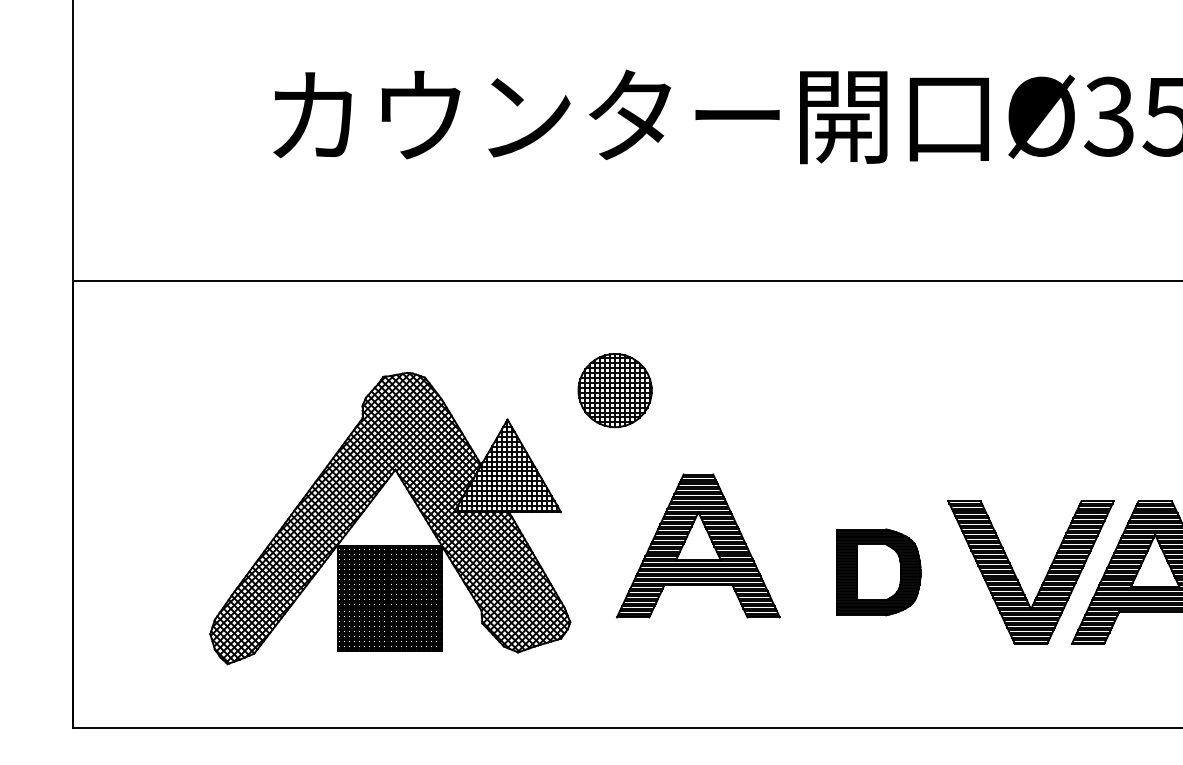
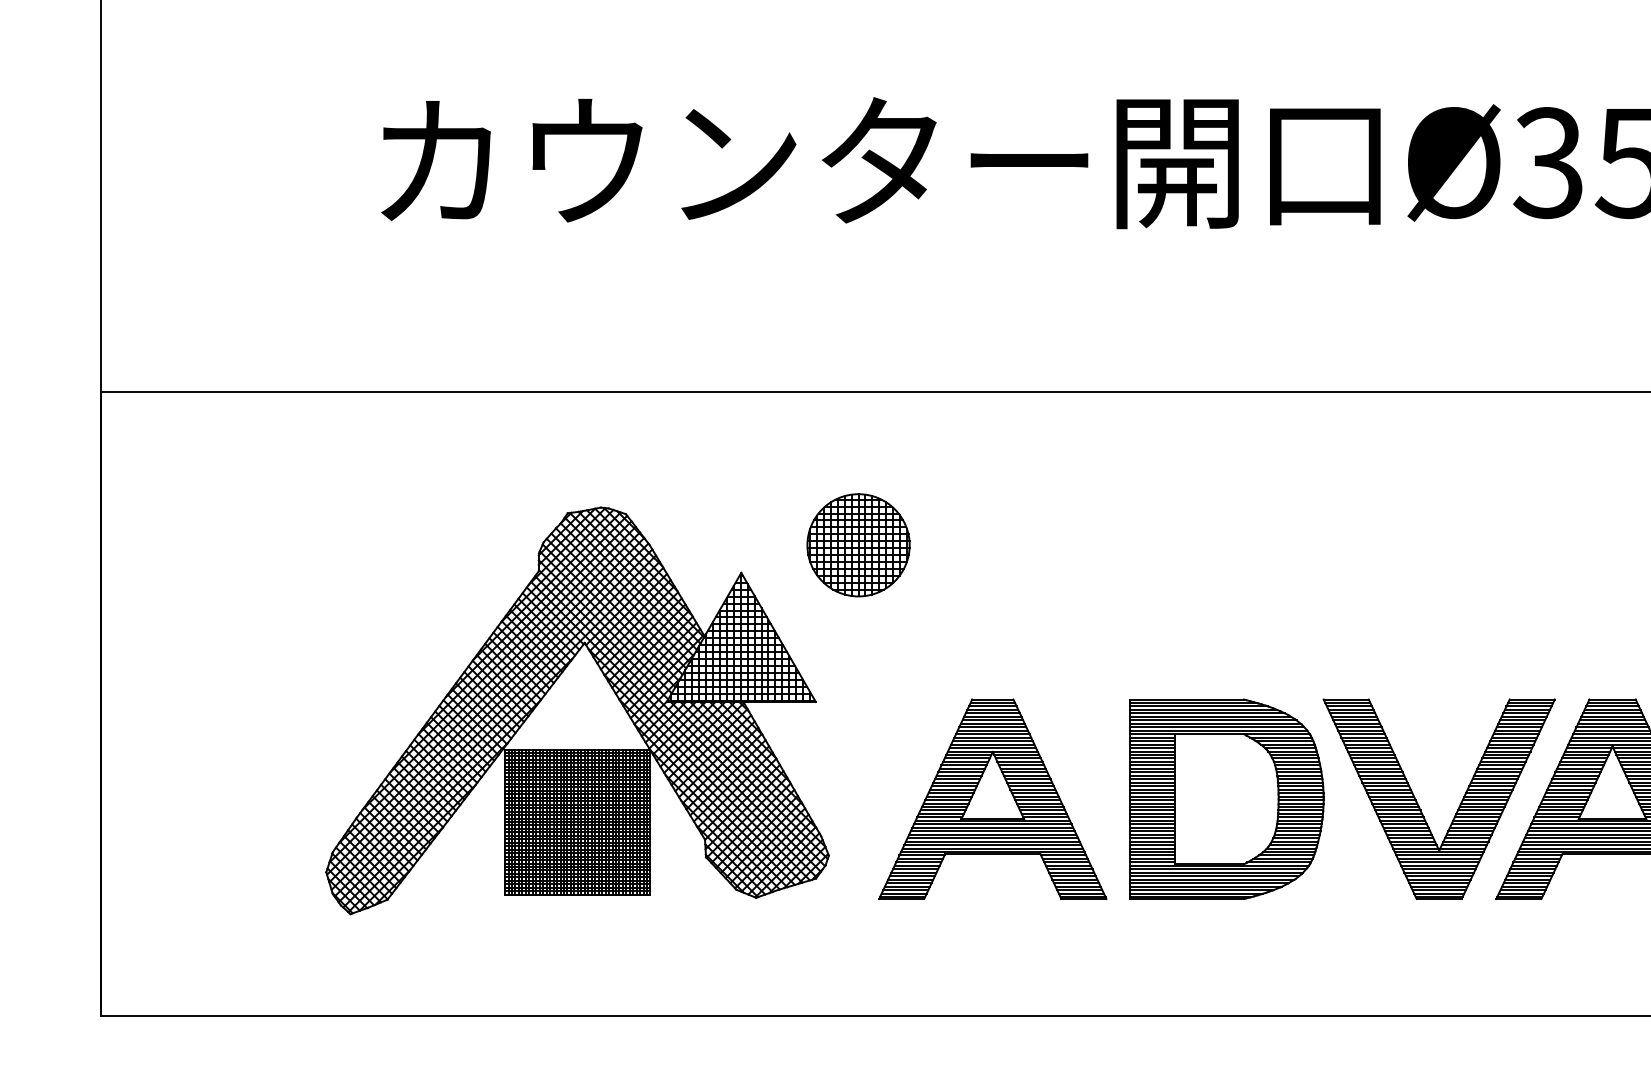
part: (390, 518) -> (577, 710), moved
part: (698, 545) -> (992, 798), moved
part: (878, 571) -> (1226, 798), size x1.67

